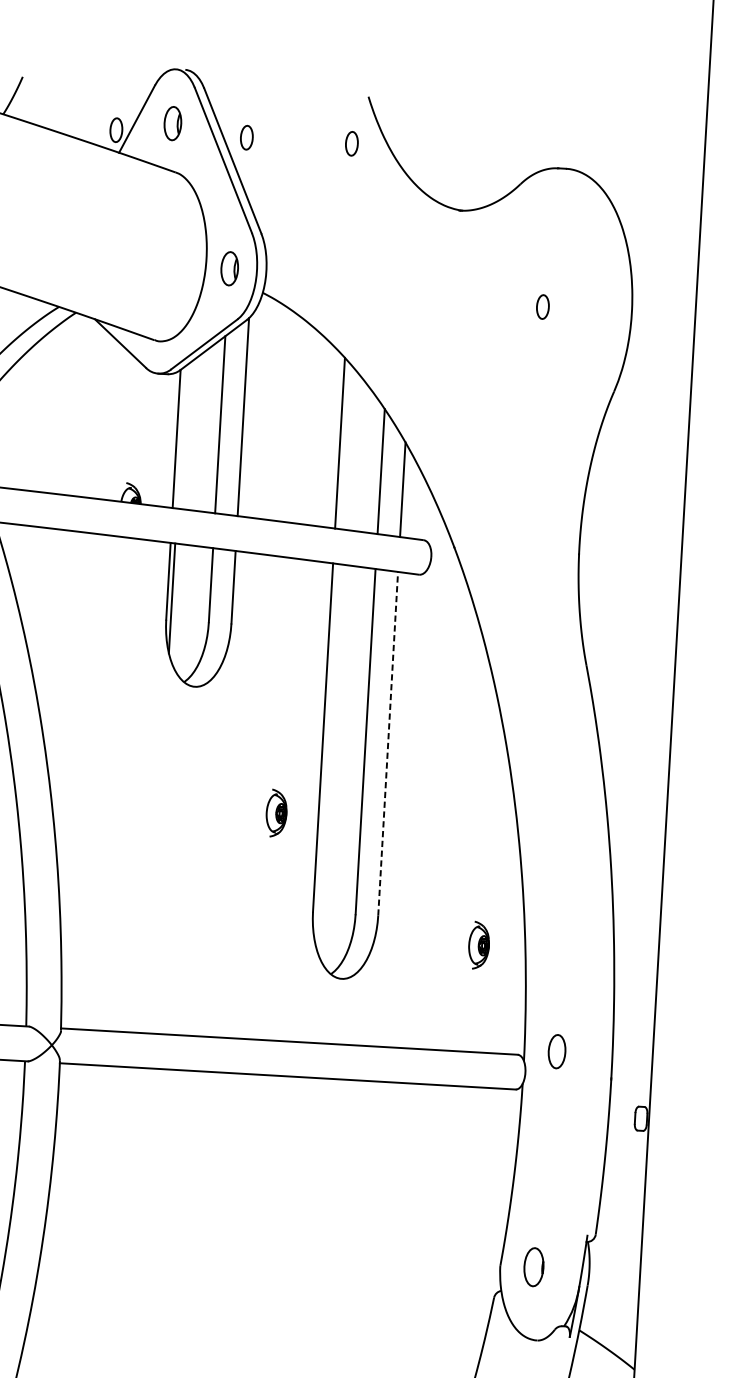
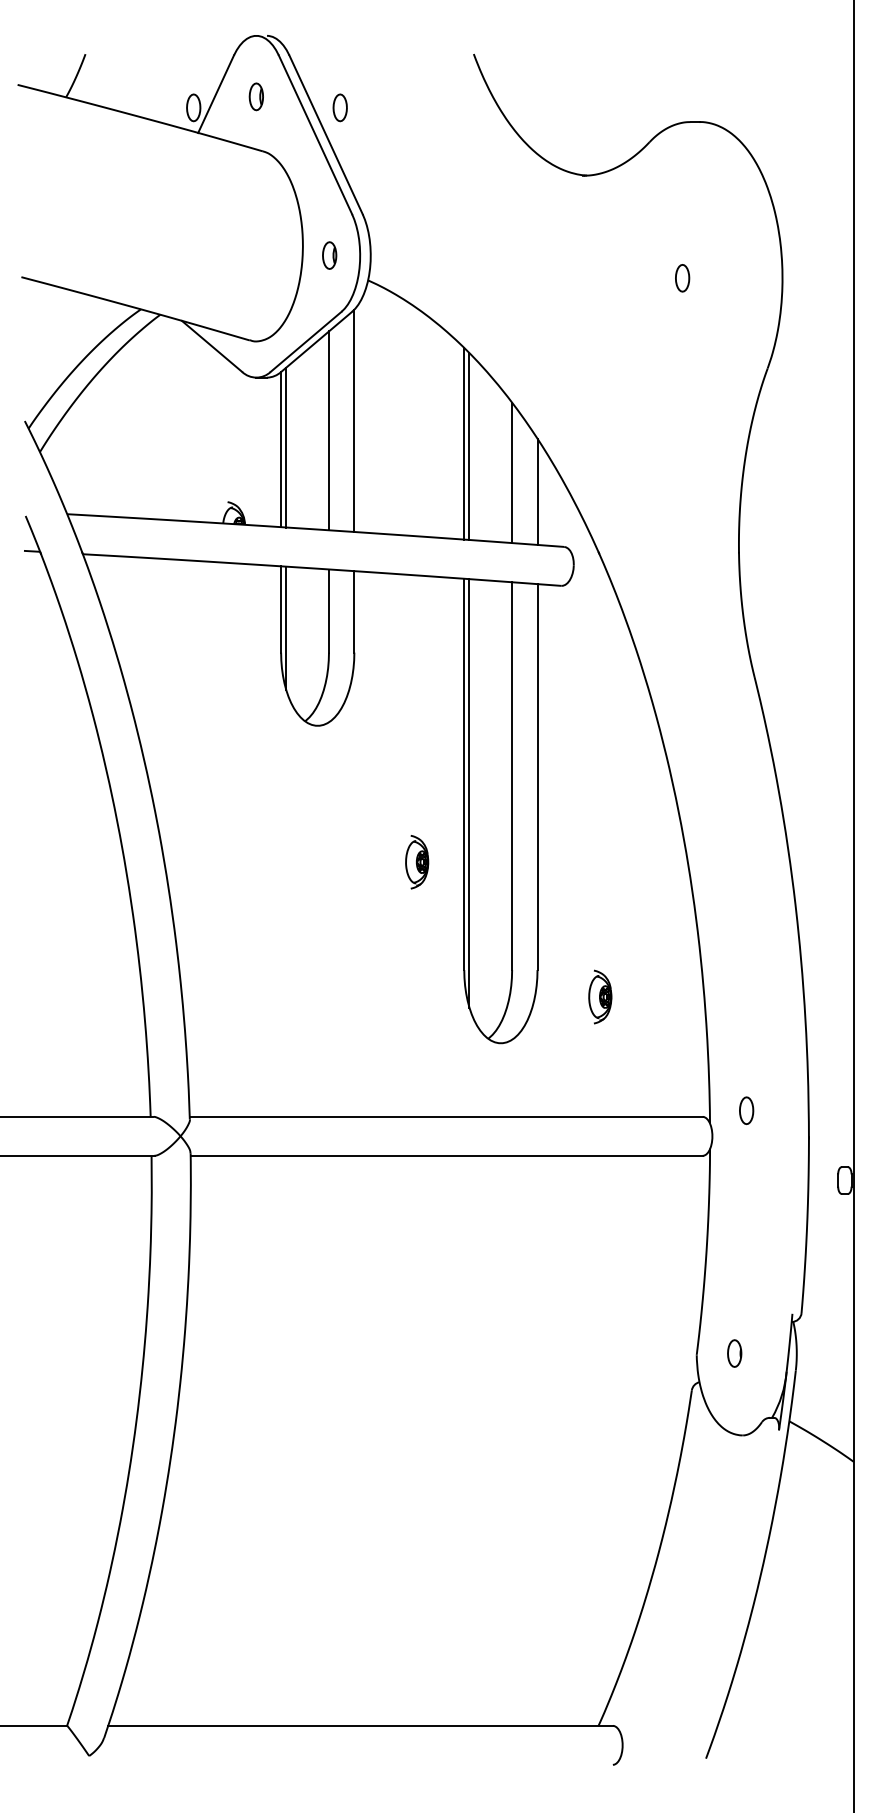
part: (171, 123) -> (255, 96), size x0.71
part: (351, 143) -> (457, 107), removed
part: (229, 268) -> (329, 255), size x0.71
line: (181, 437) -> (286, 447), added
line: (344, 445) -> (469, 446), added
line: (388, 744) -> (537, 777), dashed -> solid
line: (326, 754) -> (469, 793), added
part: (479, 945) -> (600, 996), moved
part: (557, 1051) -> (746, 1110), size x0.71
part: (533, 1267) -> (734, 1353), size x0.62

